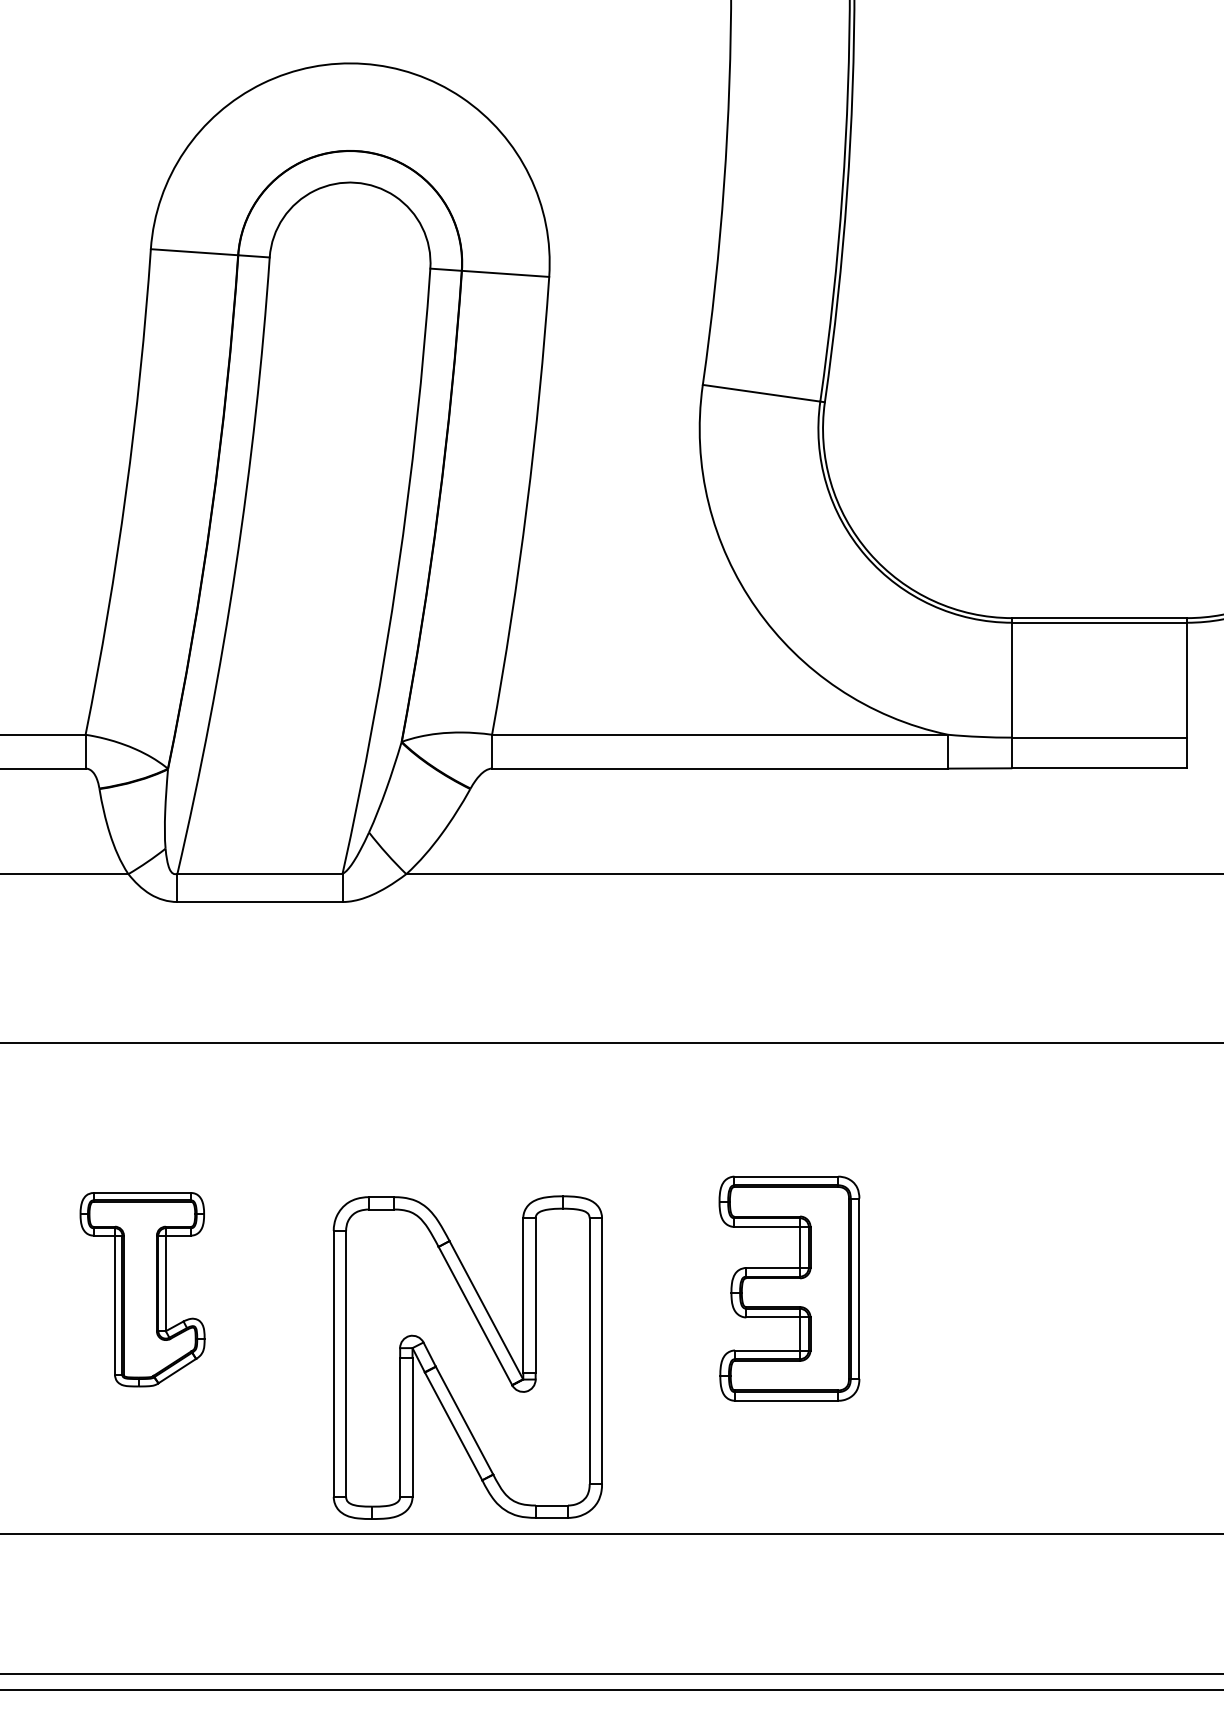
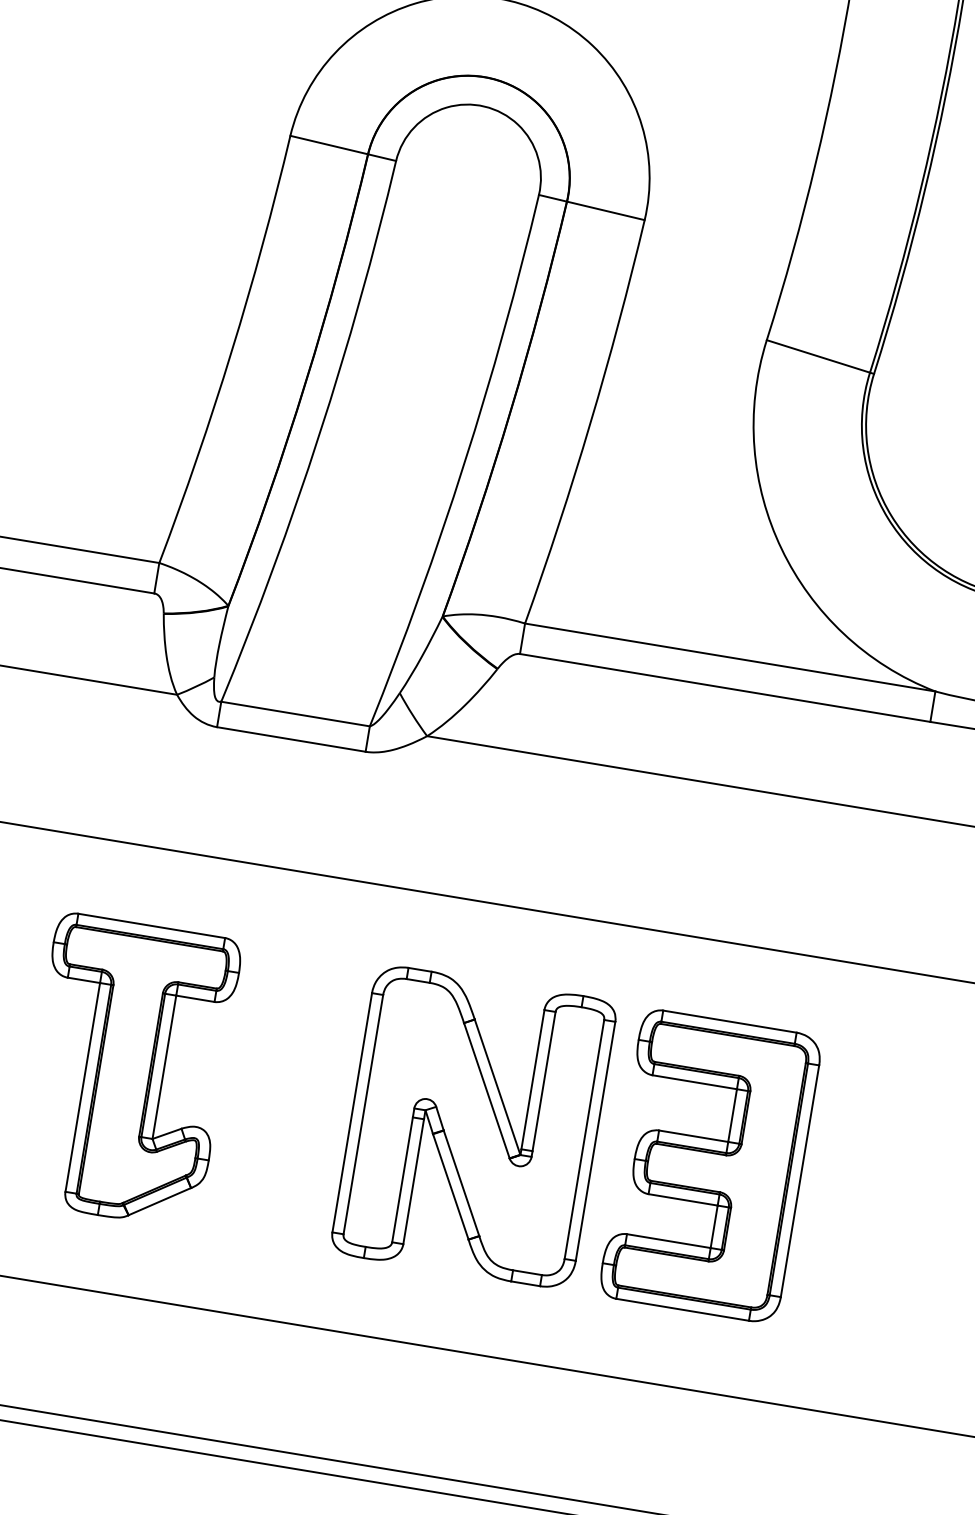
part: (789, 1288) -> (710, 1166), size x1.43
part: (142, 1289) -> (127, 1070), size x1.67
part: (467, 1357) -> (473, 1126), moved

